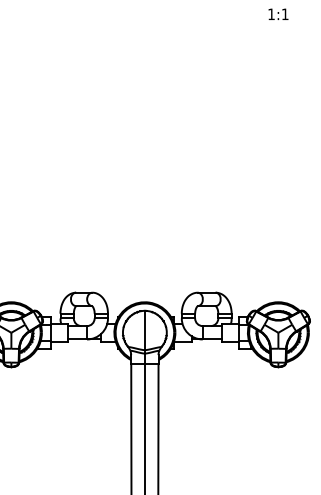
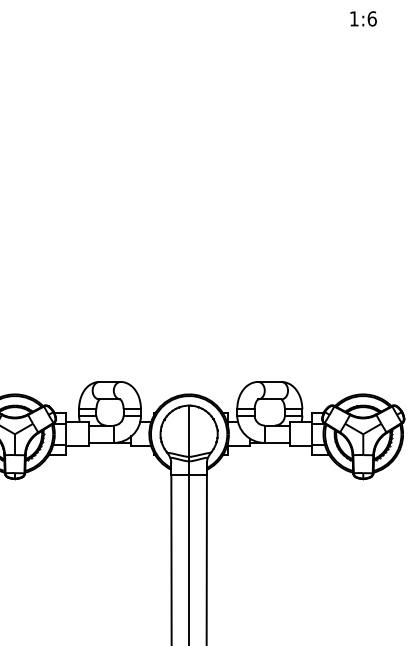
text: (284, 14) -> (371, 19), 1:1 -> 1:6

